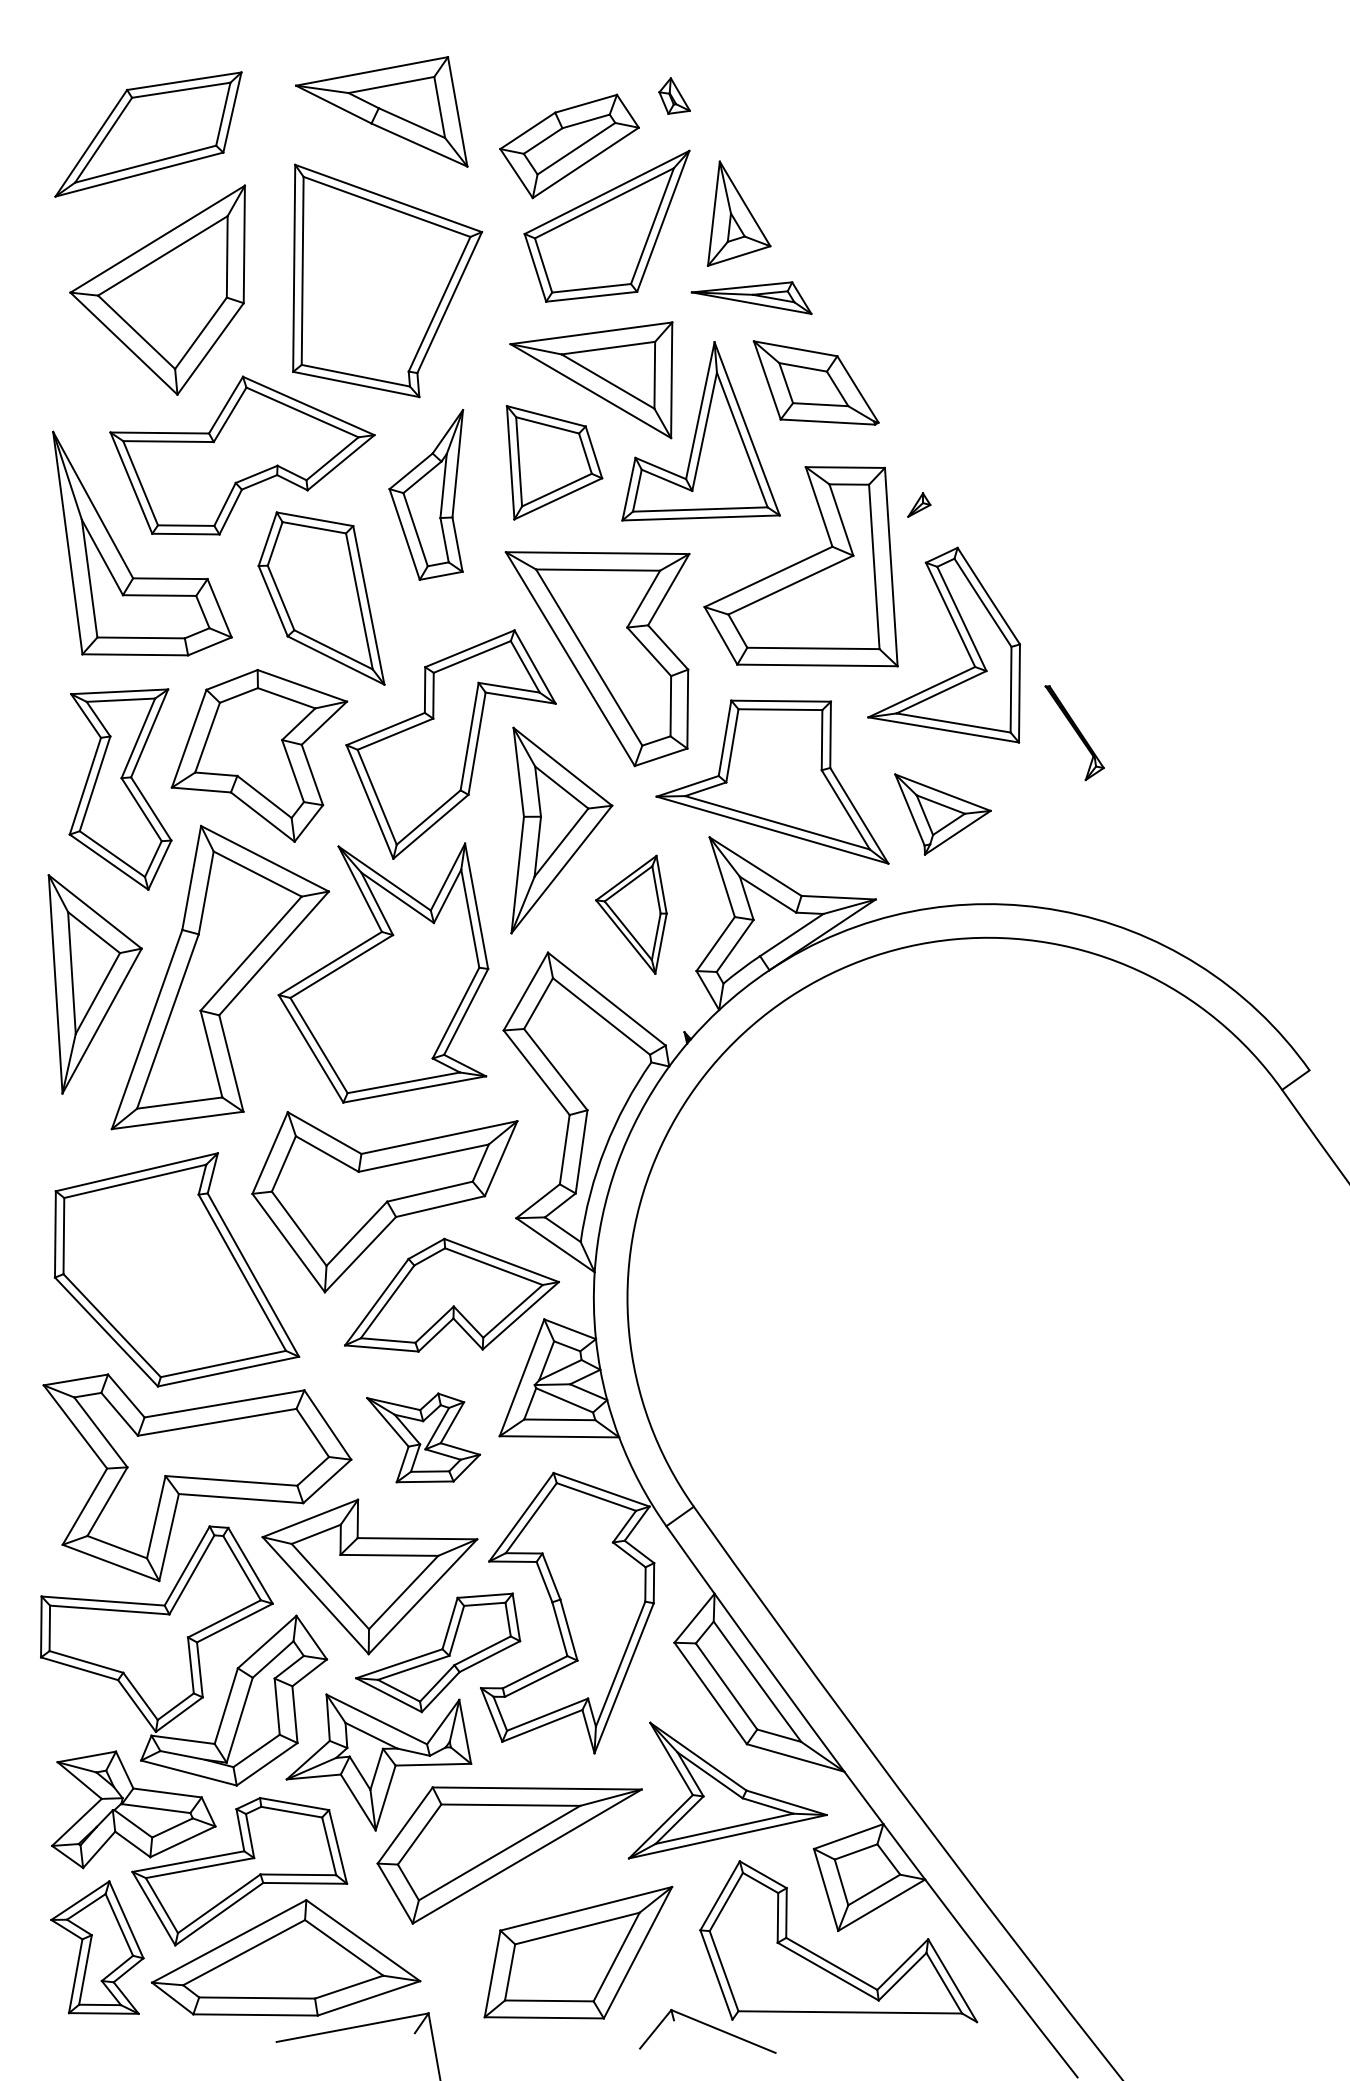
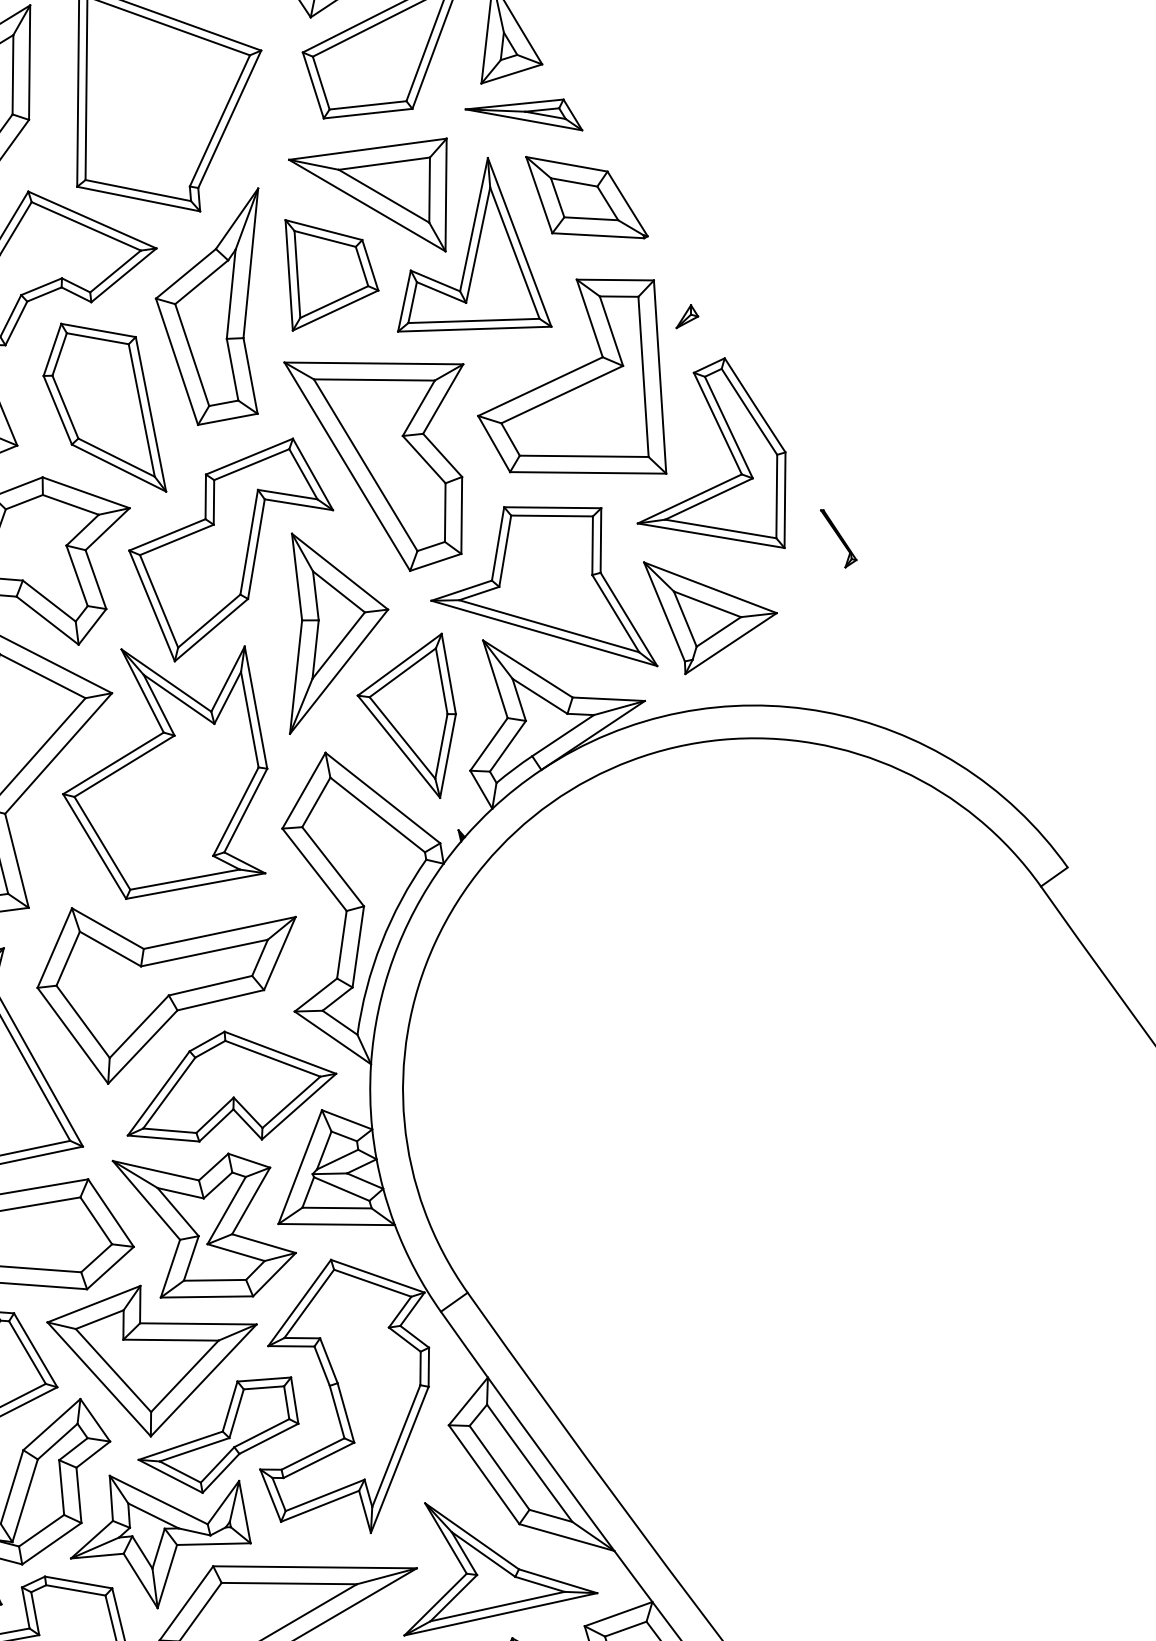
part: (425, 494) -> (206, 306), size x1.43
part: (1074, 732) -> (838, 538), size x0.62
part: (942, 814) -> (709, 618), size x1.43
part: (631, 914) -> (406, 715), size x1.43
part: (423, 1437) -> (204, 1225), size x1.67

